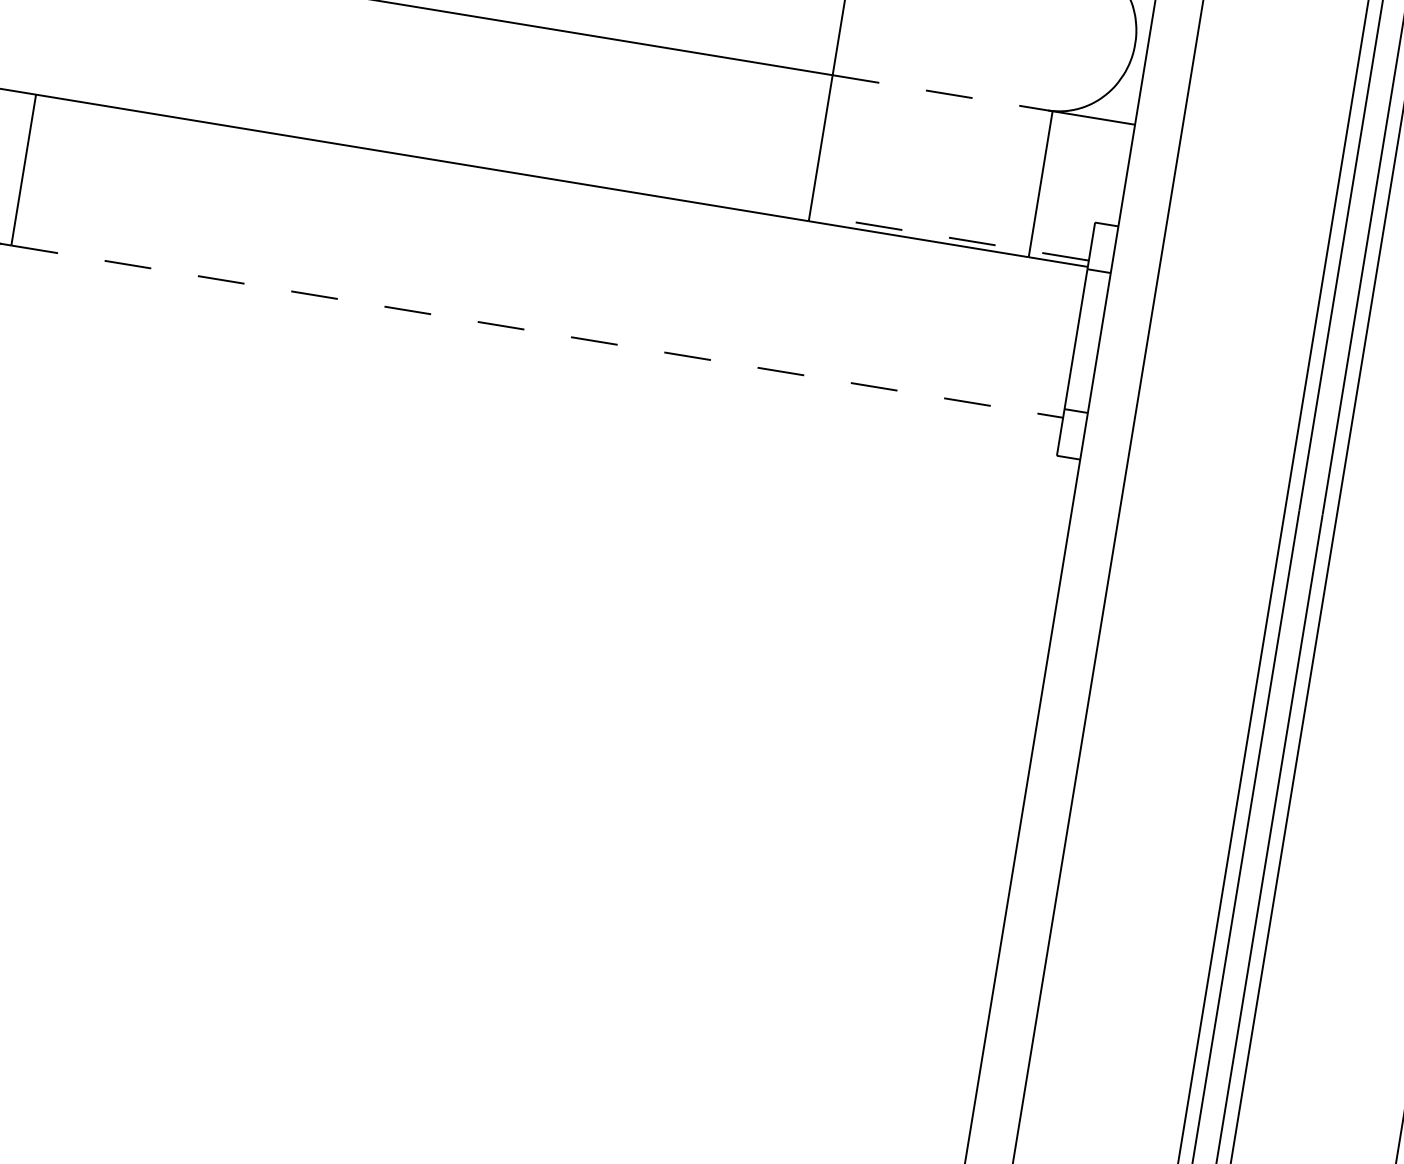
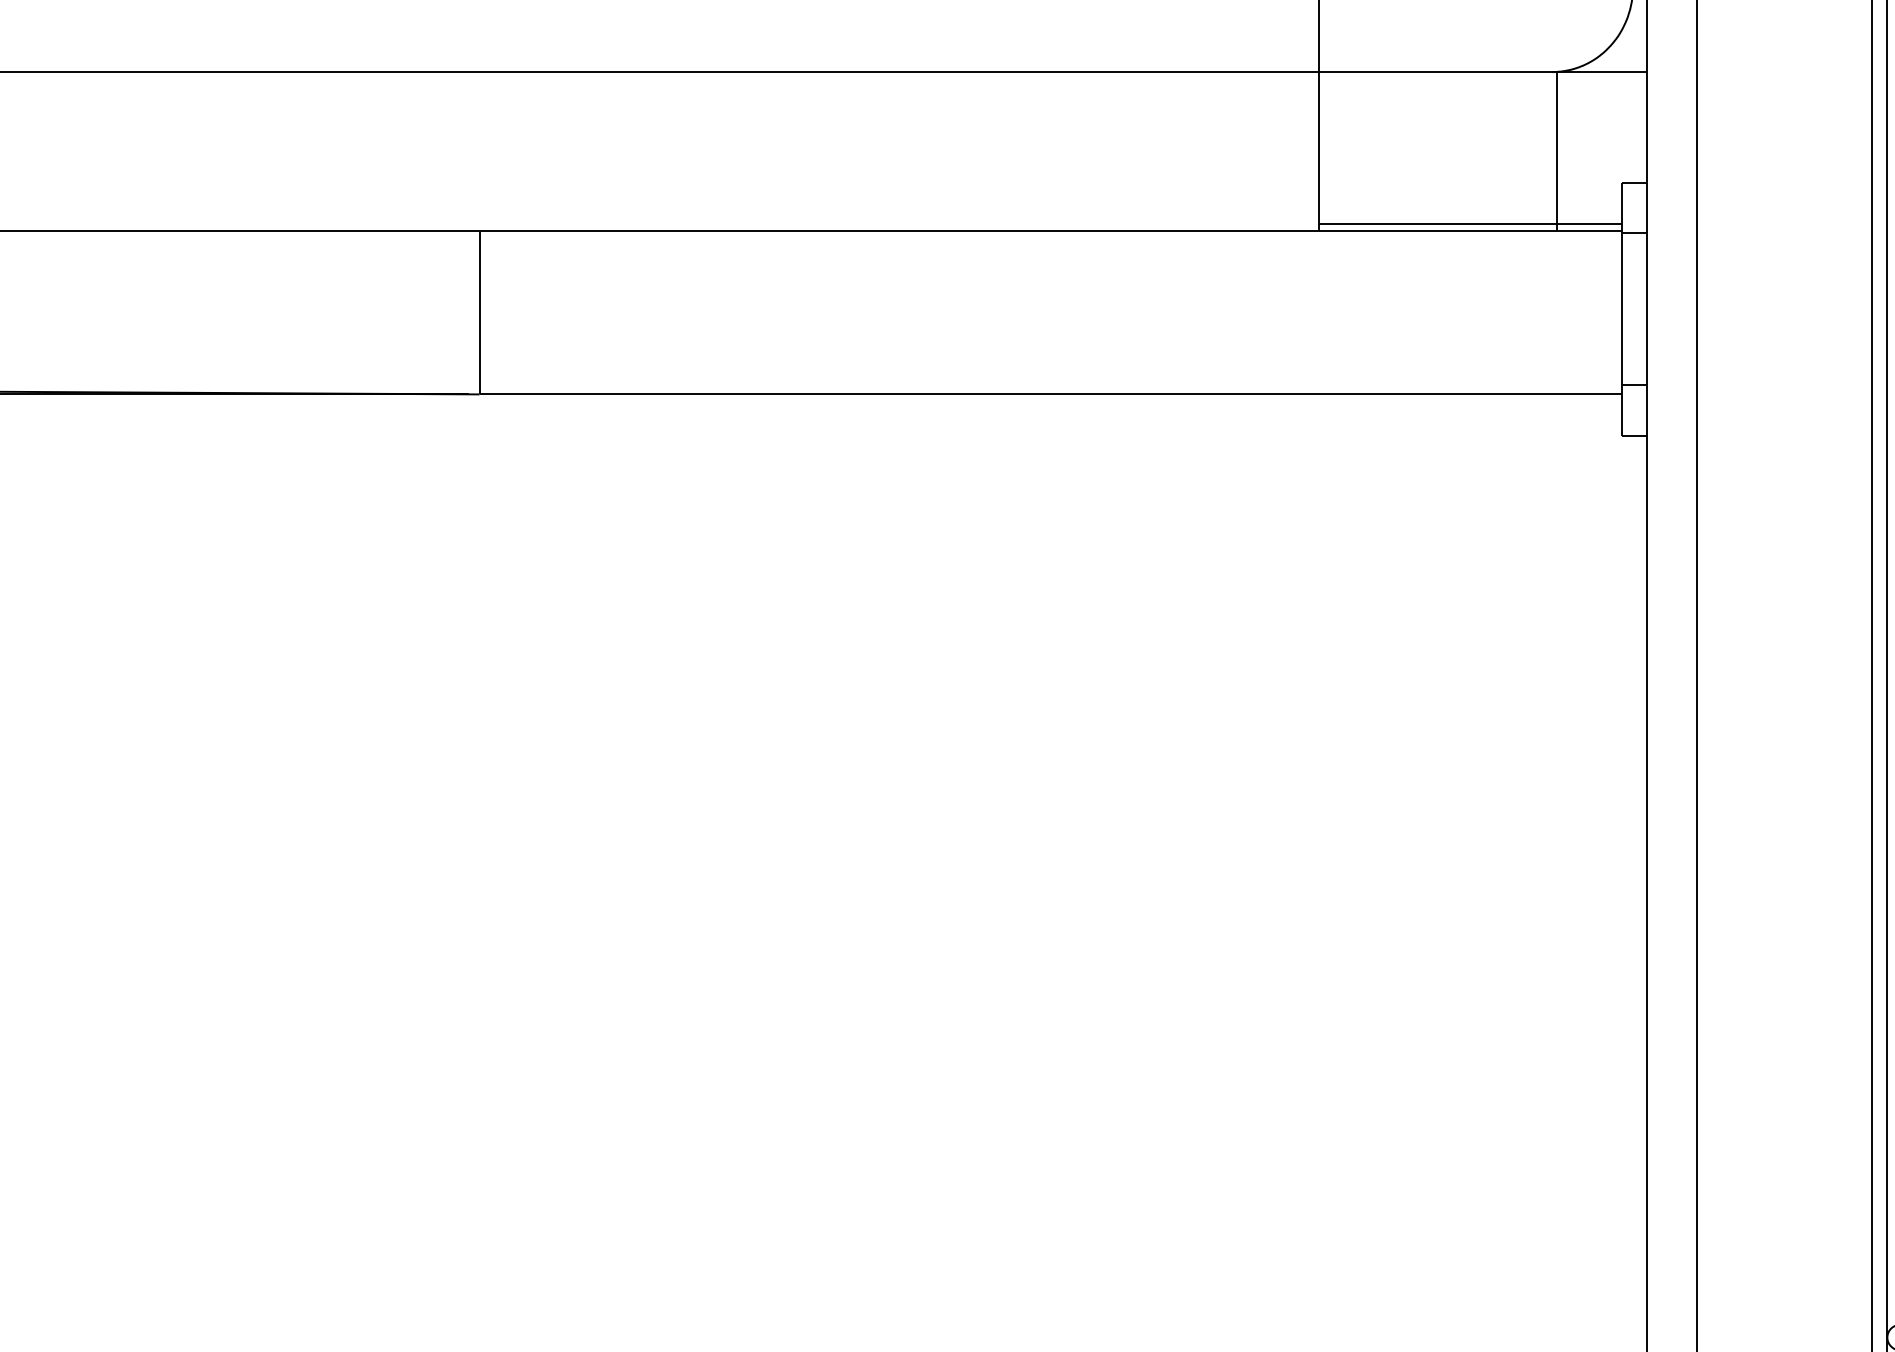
line: (943, 93) -> (1438, 72), dashed -> solid
line: (948, 237) -> (1469, 223), dashed -> solid
line: (537, 331) -> (1050, 394), dashed -> solid

